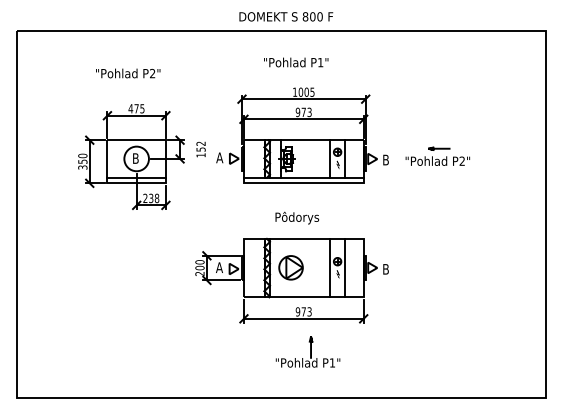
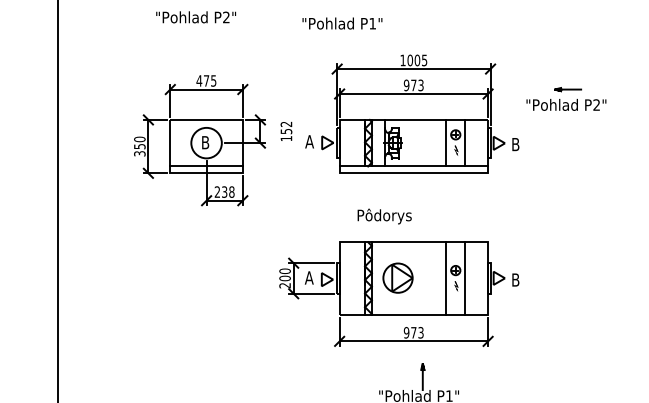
text: (296, 62) -> (342, 23), moved
text: (128, 73) -> (196, 17), moved
part: (437, 155) -> (565, 97), moved
text: (297, 217) -> (384, 215), moved

